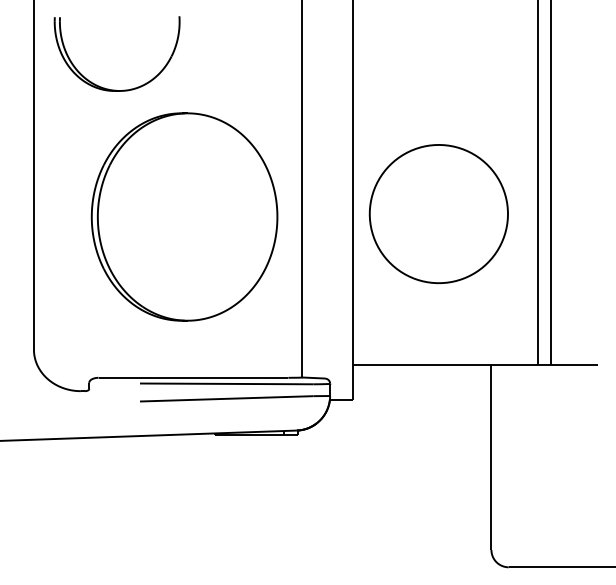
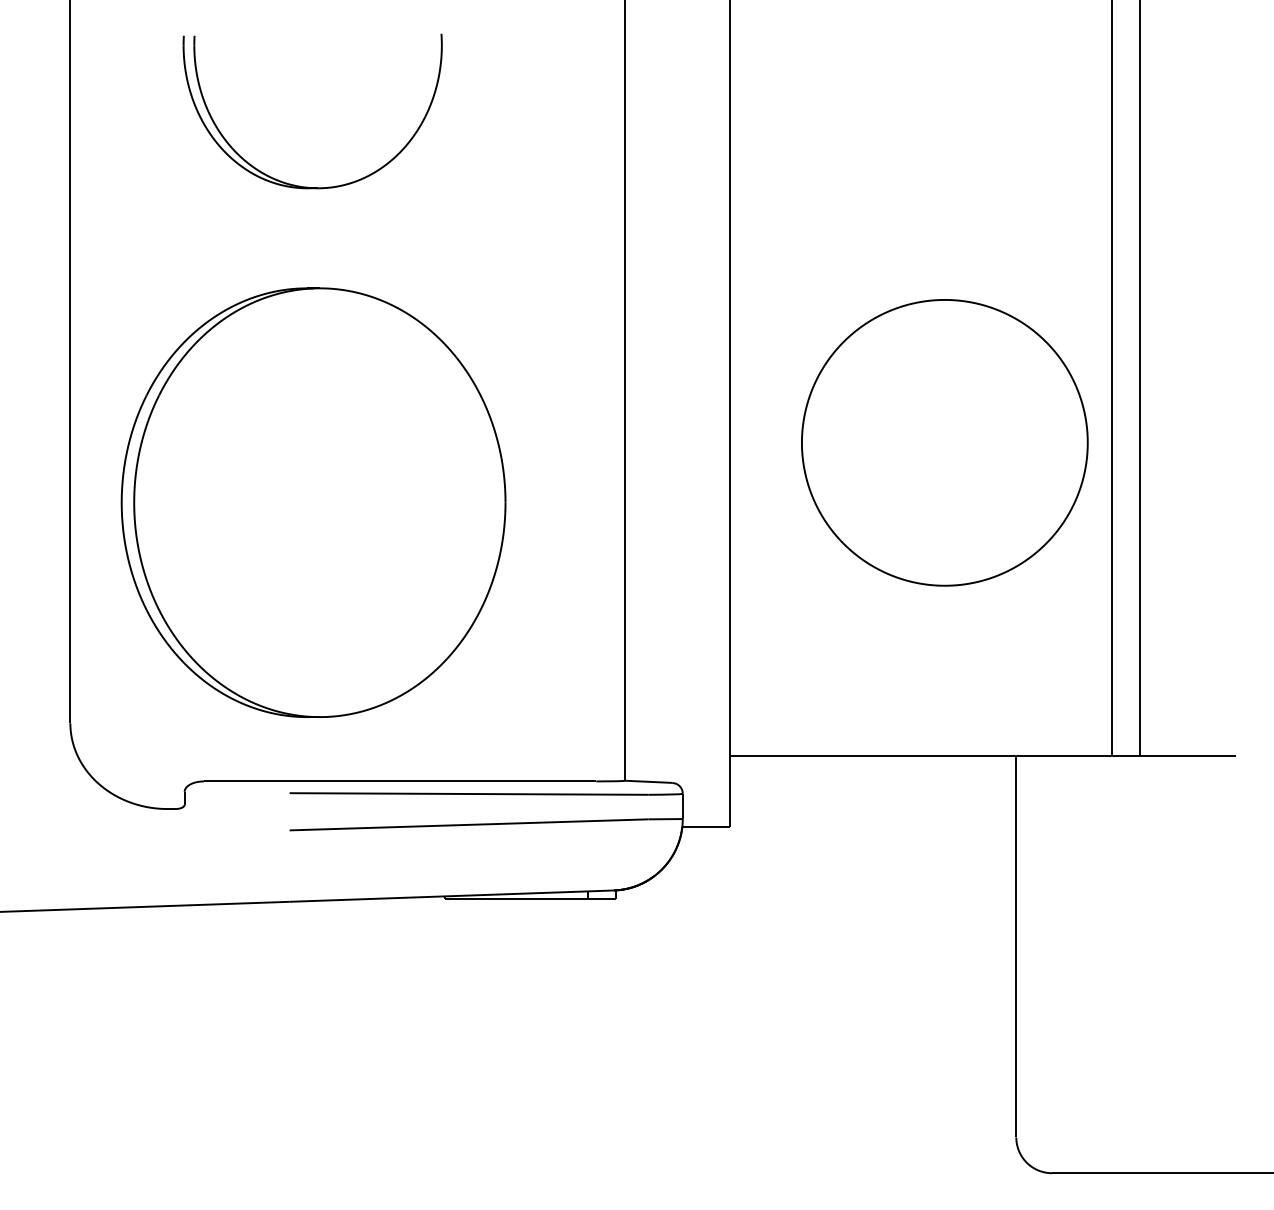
part: (108, 88) -> (294, 183), moved
part: (438, 214) -> (944, 443), moved
part: (184, 216) -> (313, 501), moved

